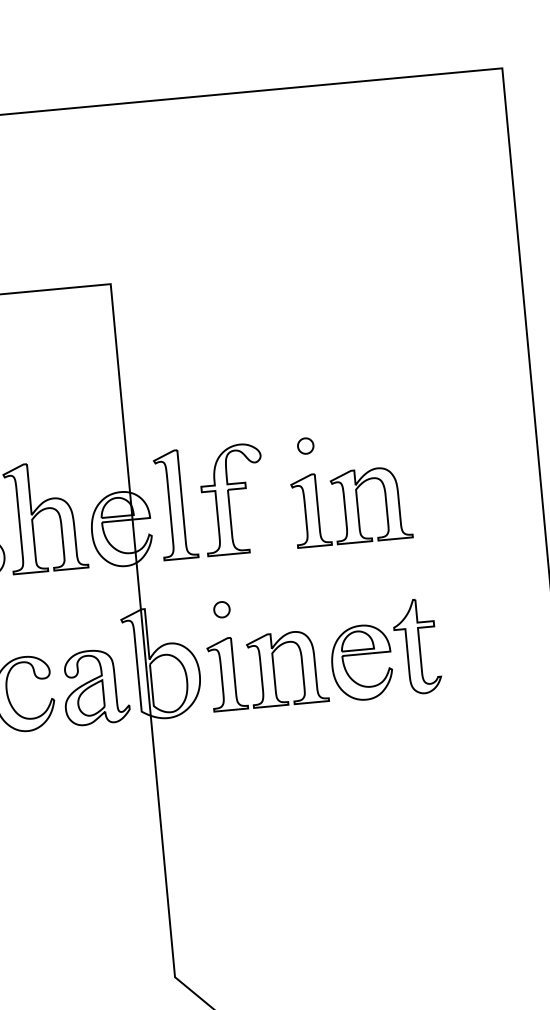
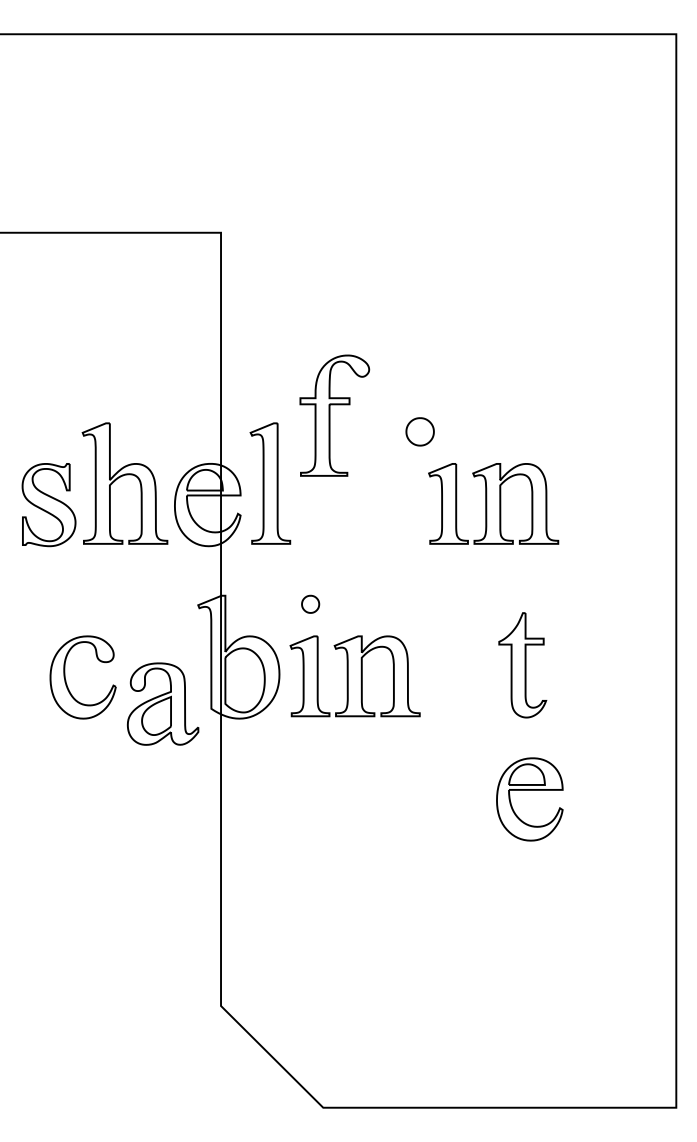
part: (305, 445) -> (419, 431), size x1.6
part: (233, 499) -> (334, 415), moved
part: (351, 506) -> (493, 503), moved
part: (360, 654) -> (529, 790), moved
part: (96, 686) -> (163, 703), moved

